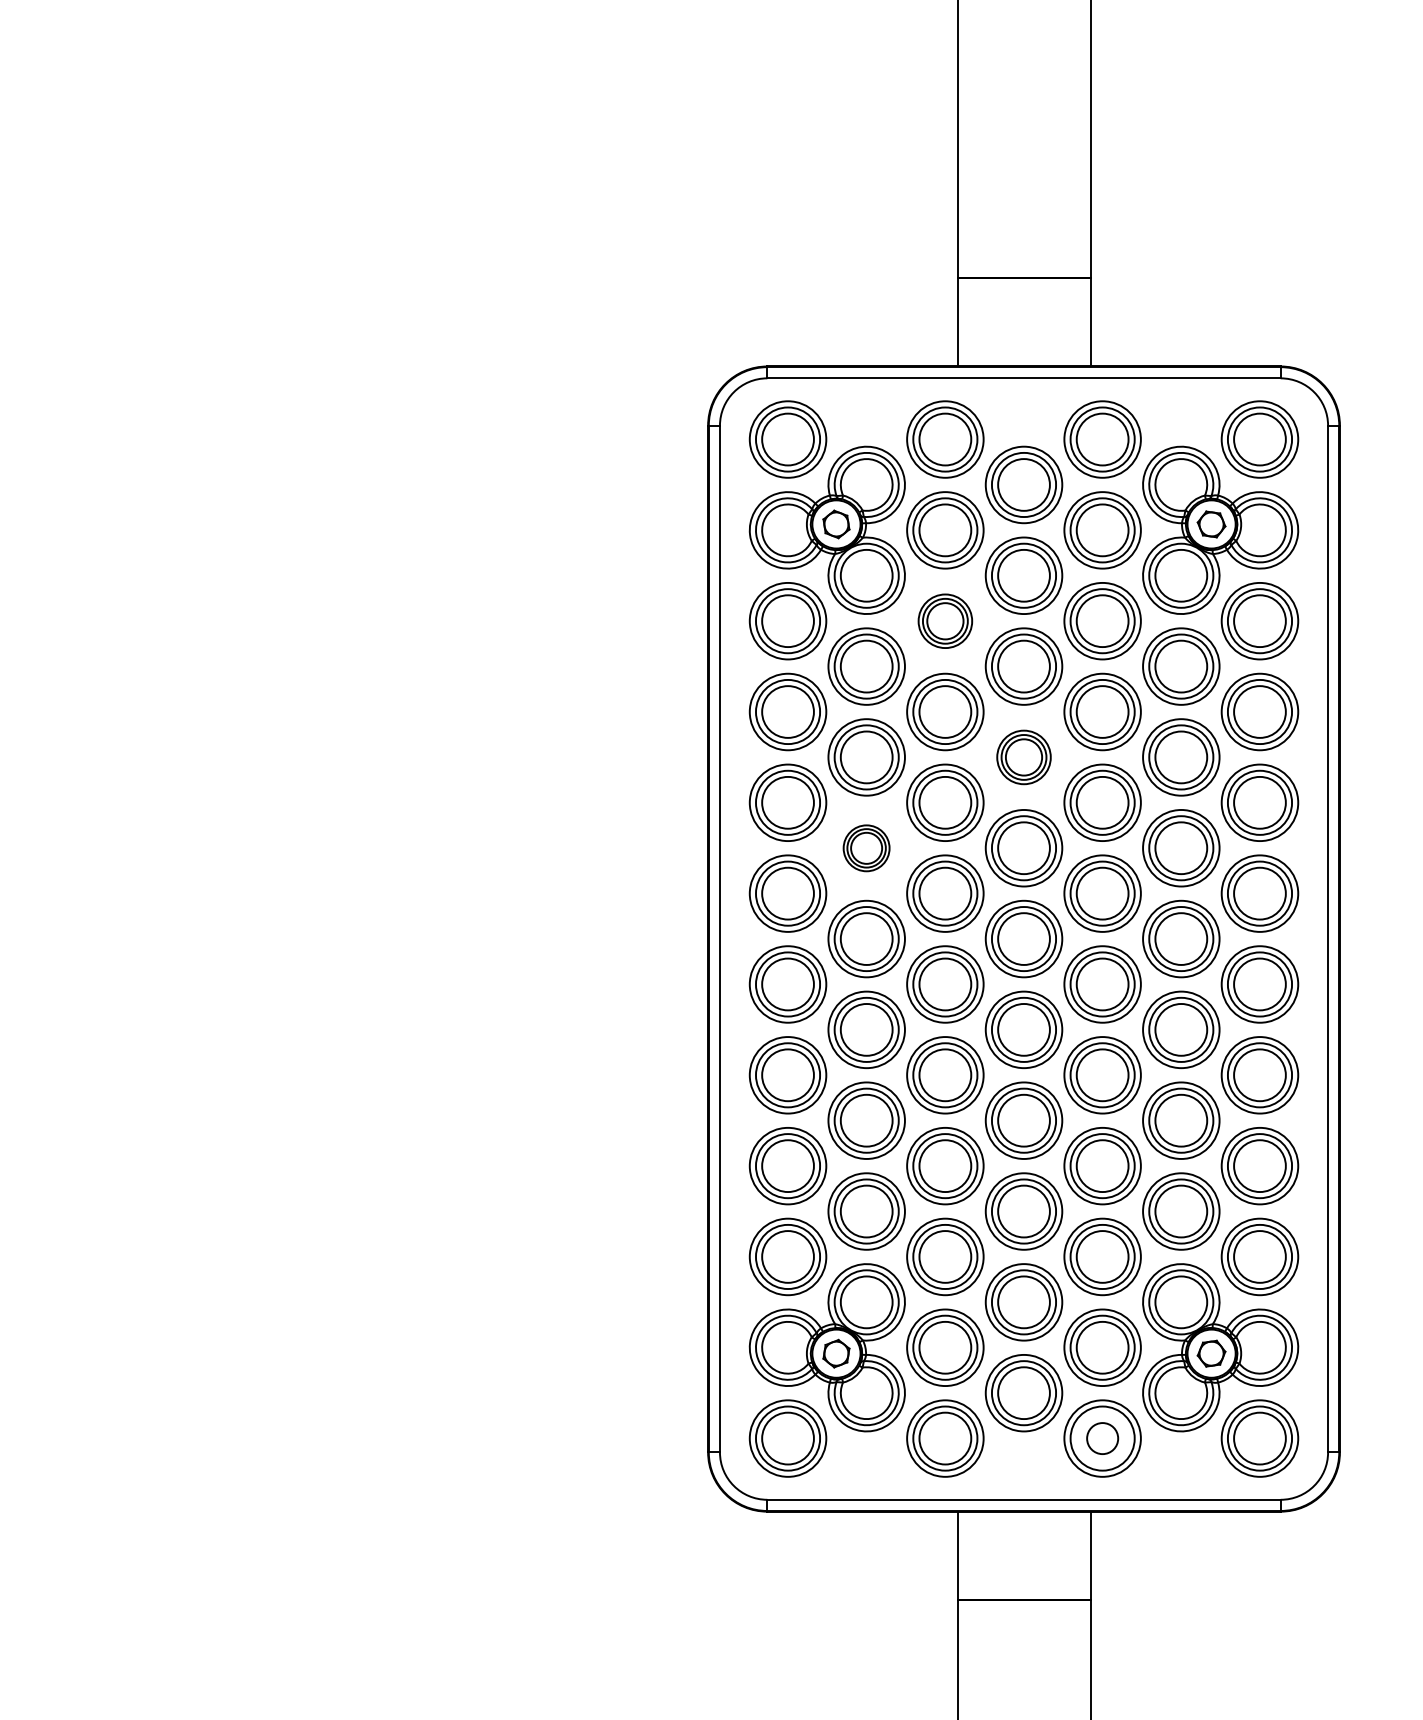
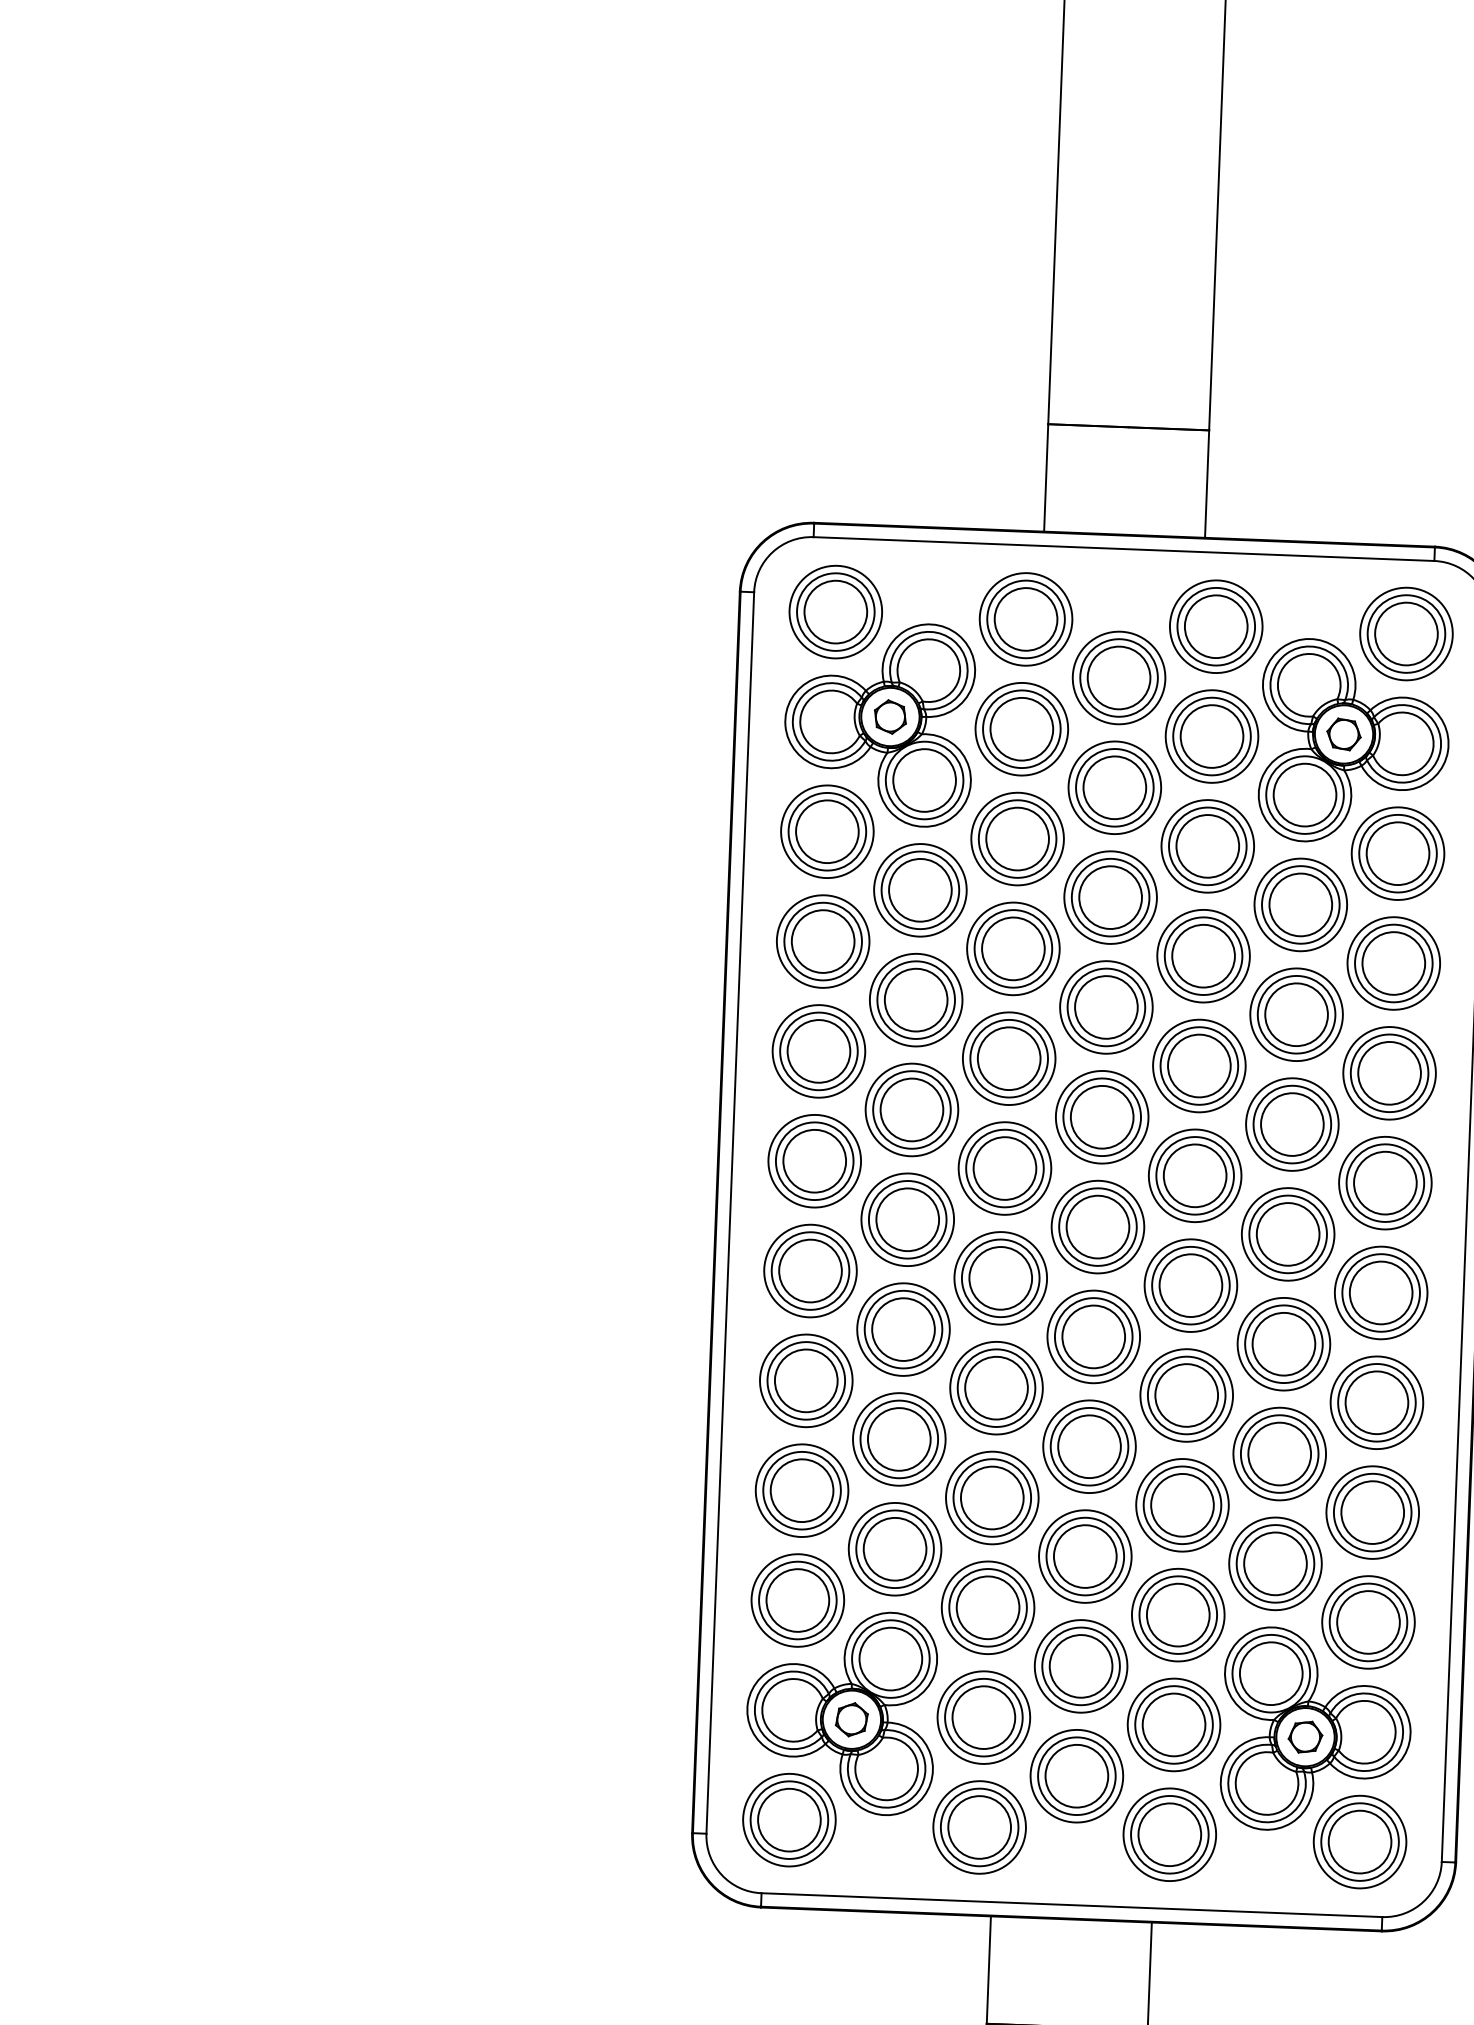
part: (945, 621) -> (1017, 839), size x1.43
part: (1023, 757) -> (1105, 1007), size x1.43
part: (866, 848) -> (911, 1110), size x1.67
circle: (1102, 1438) -> (1169, 1834), size x1.67

